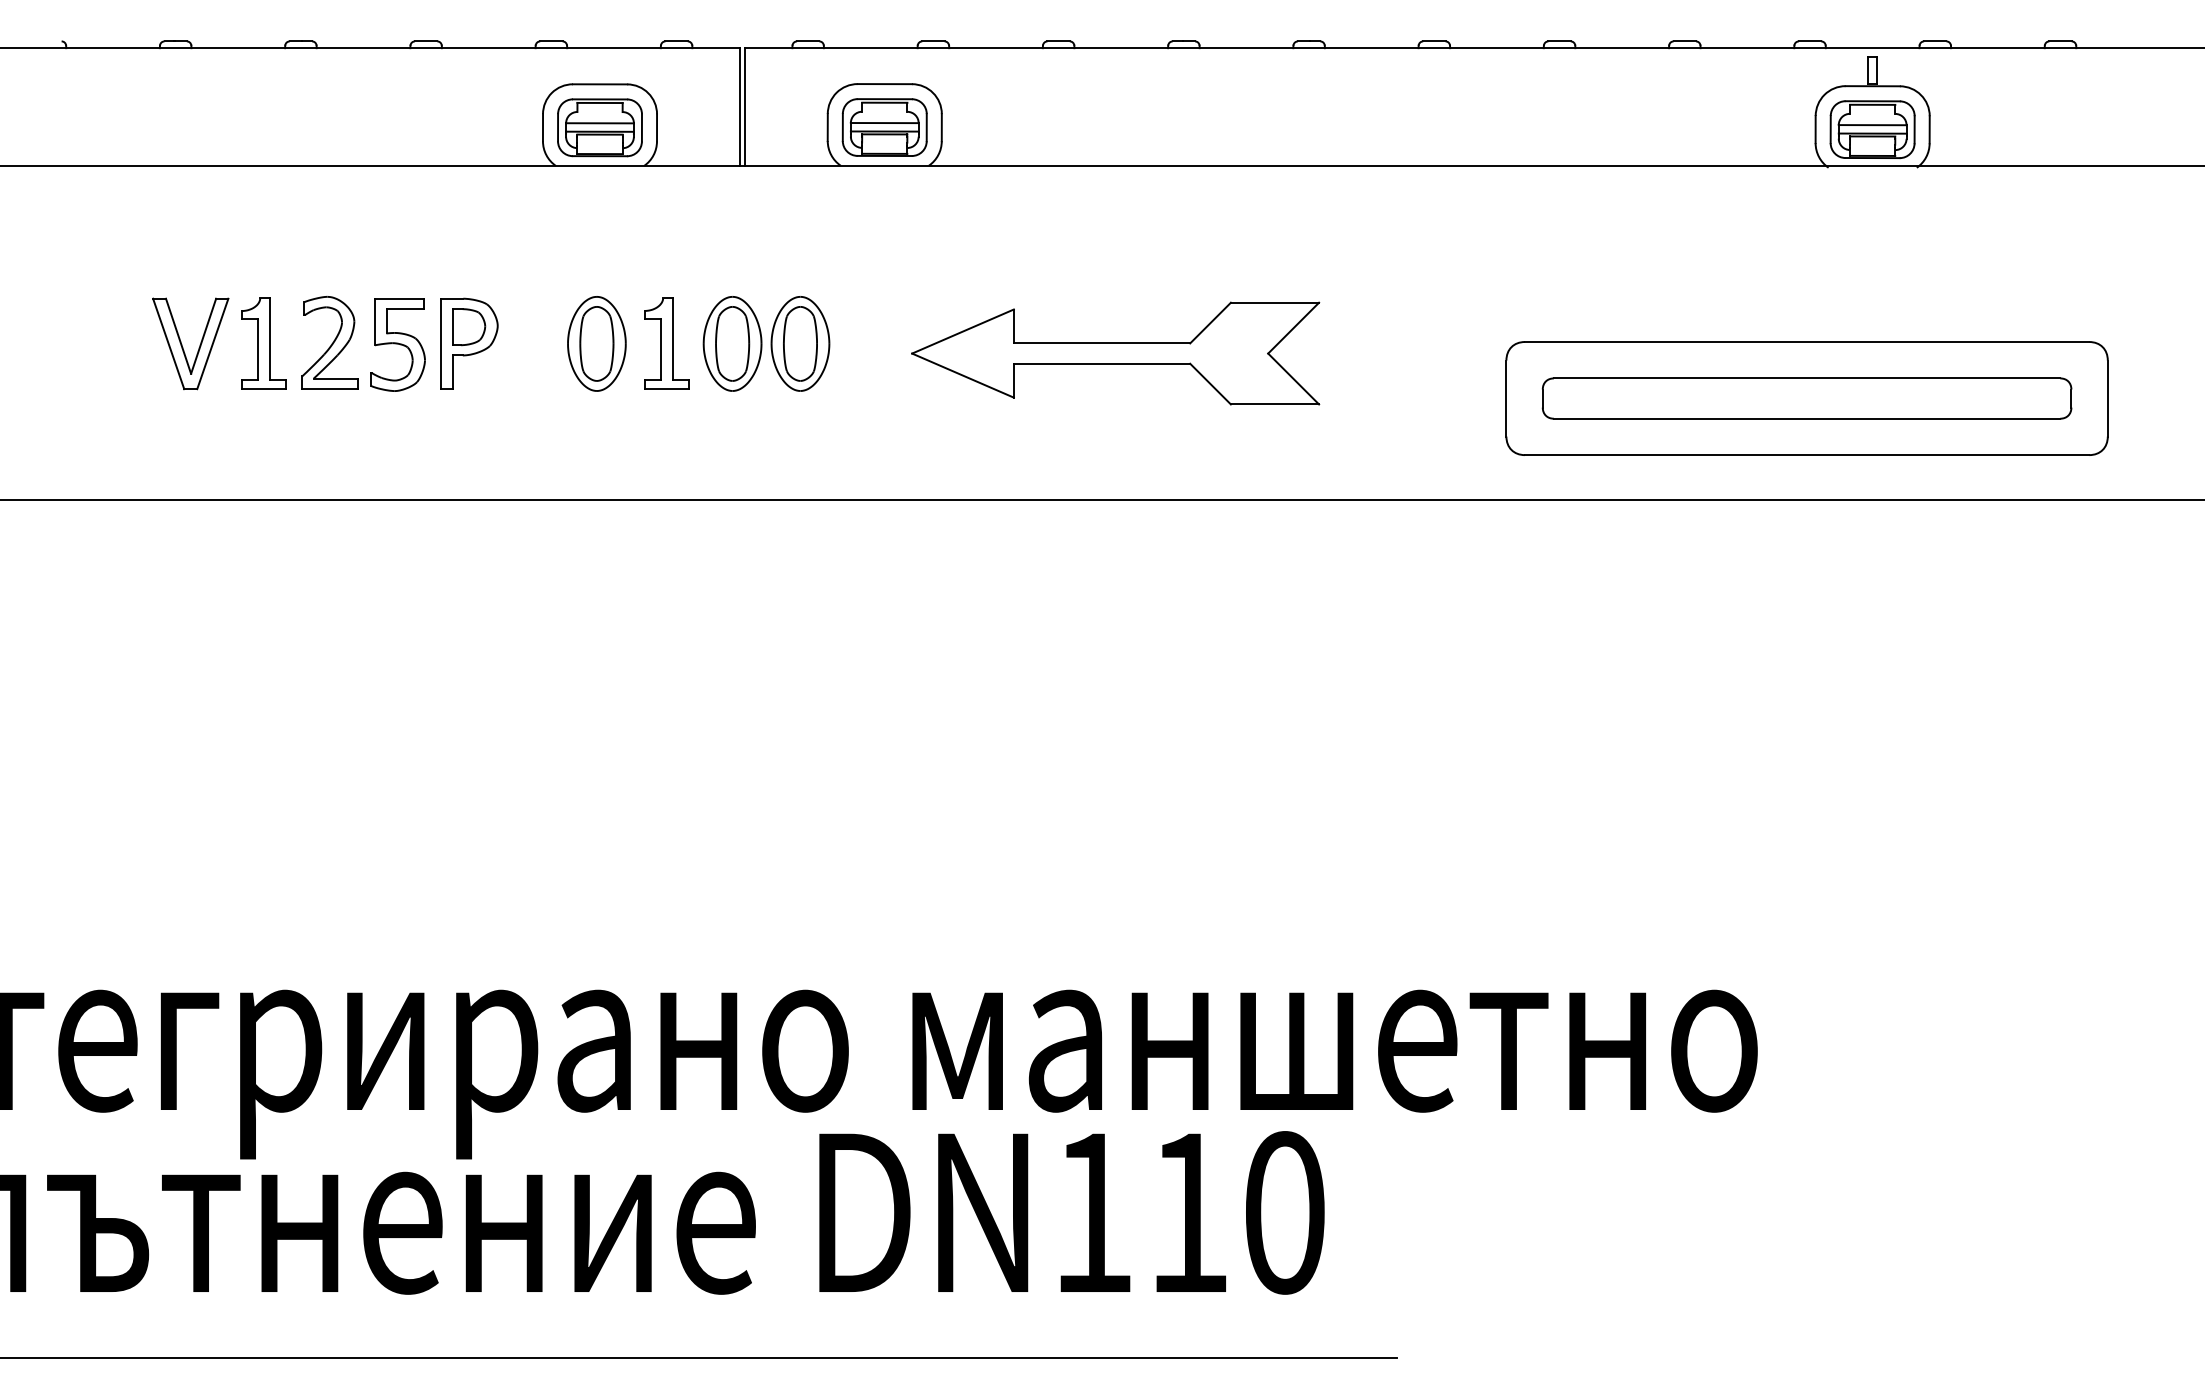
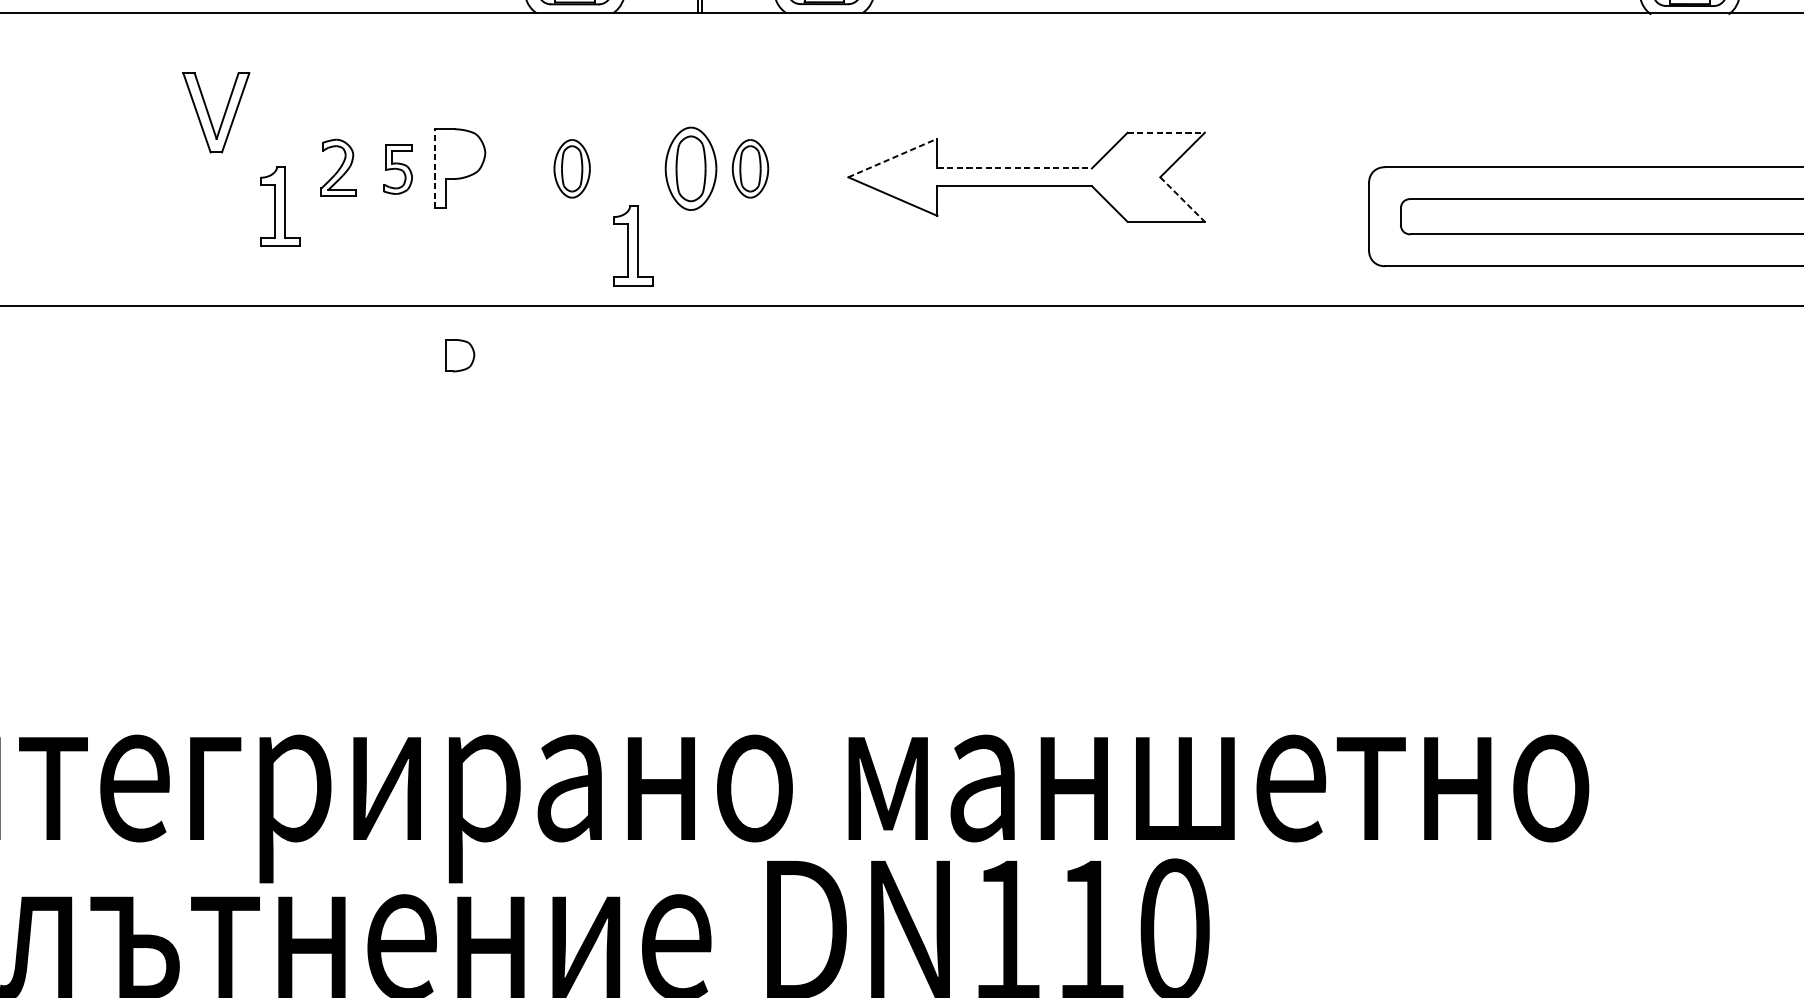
line: (1275, 302) -> (1166, 132), solid -> dashed
part: (469, 327) -> (460, 355), moved
line: (963, 331) -> (893, 157), solid -> dashed
part: (329, 342) -> (337, 167), size x0.7
part: (263, 343) -> (280, 206), moved
line: (440, 343) -> (435, 168), solid -> dashed
part: (596, 343) -> (571, 168), size x0.7
part: (666, 343) -> (633, 245), moved
part: (800, 343) -> (750, 168), size x0.7
line: (1102, 343) -> (1015, 168), solid -> dashed
part: (182, 344) -> (209, 113), moved
part: (397, 344) -> (397, 169), size x0.6
line: (1293, 379) -> (1182, 200), solid -> dashed

